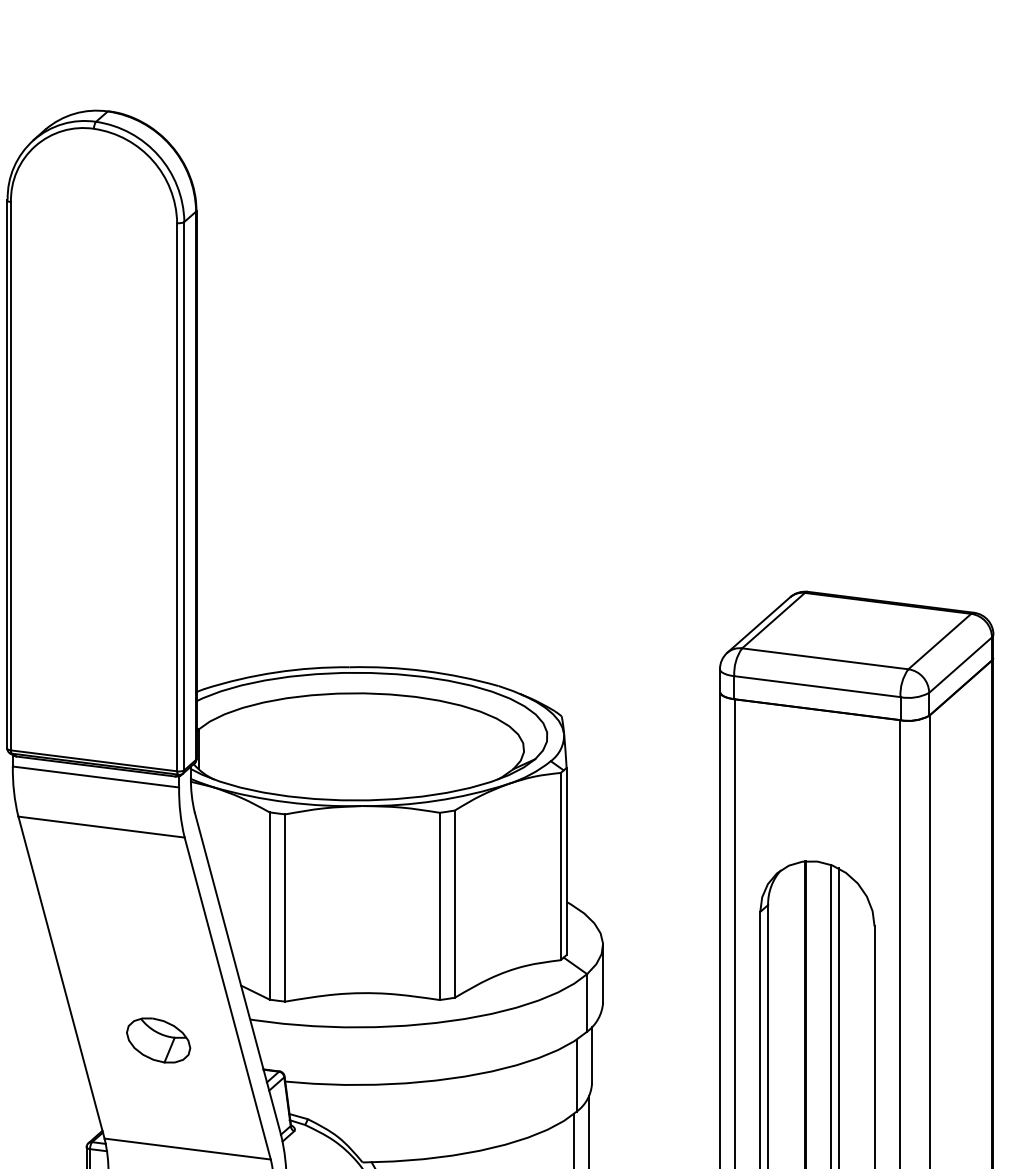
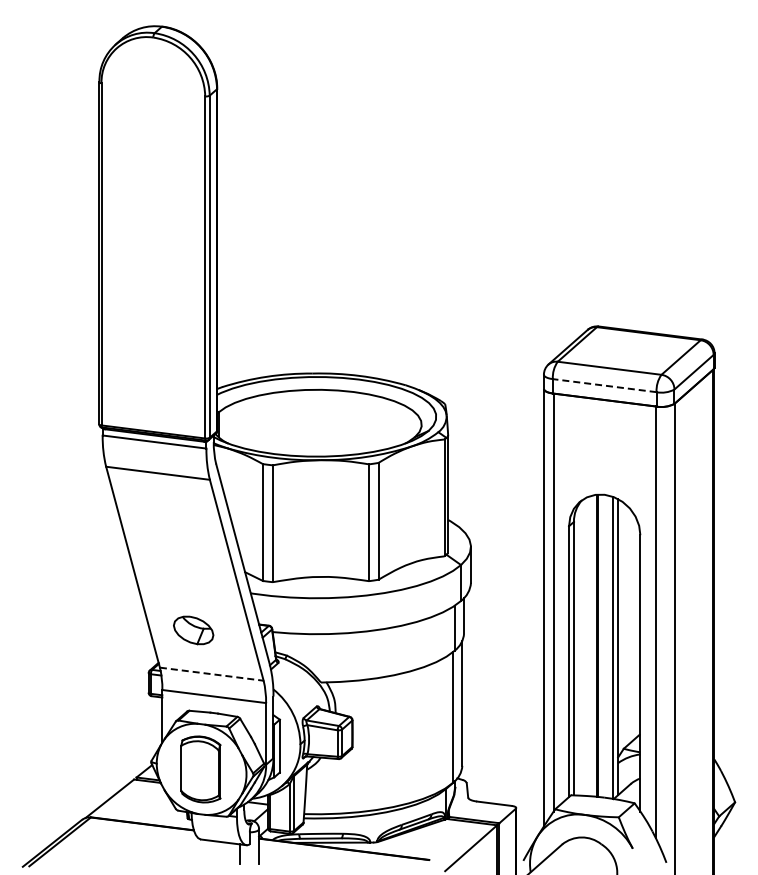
line: (817, 686) -> (604, 385), solid -> dashed
part: (158, 1040) -> (193, 630), moved
line: (188, 1149) -> (212, 674), solid -> dashed

